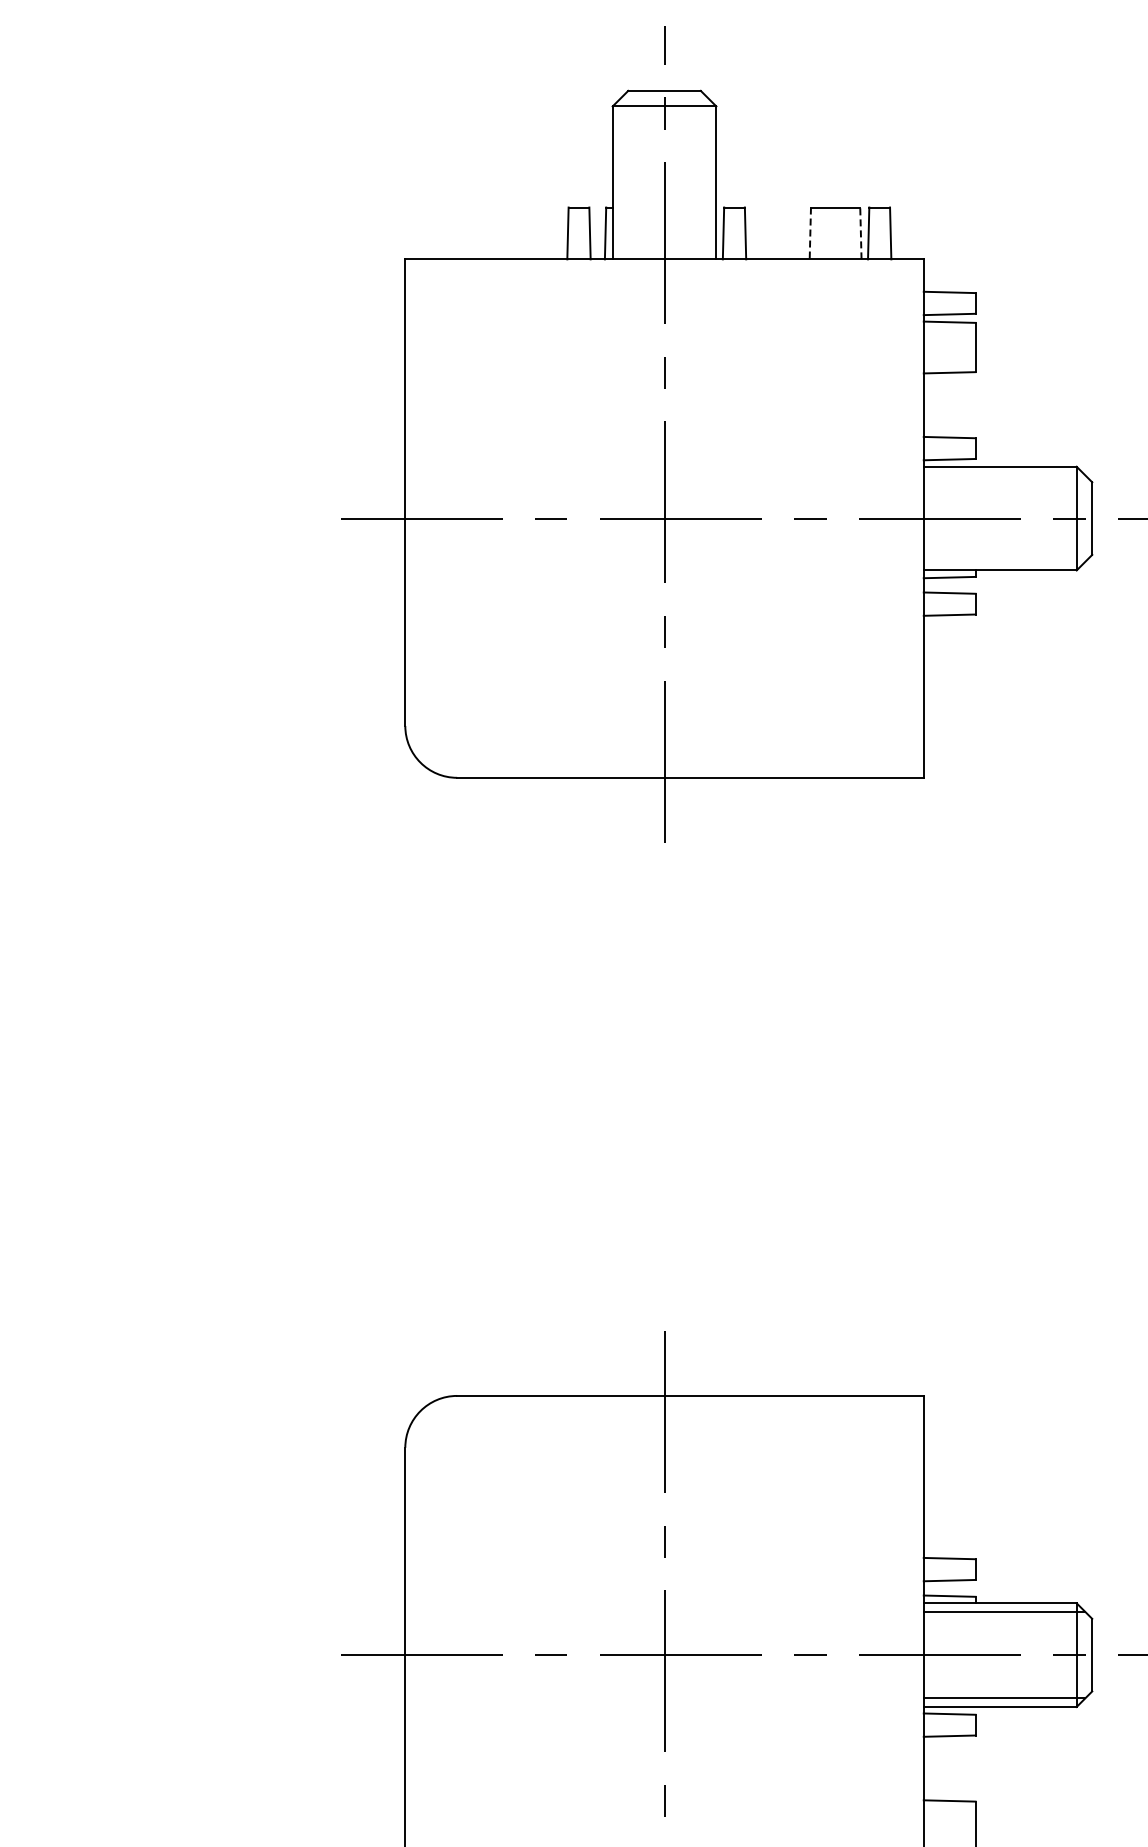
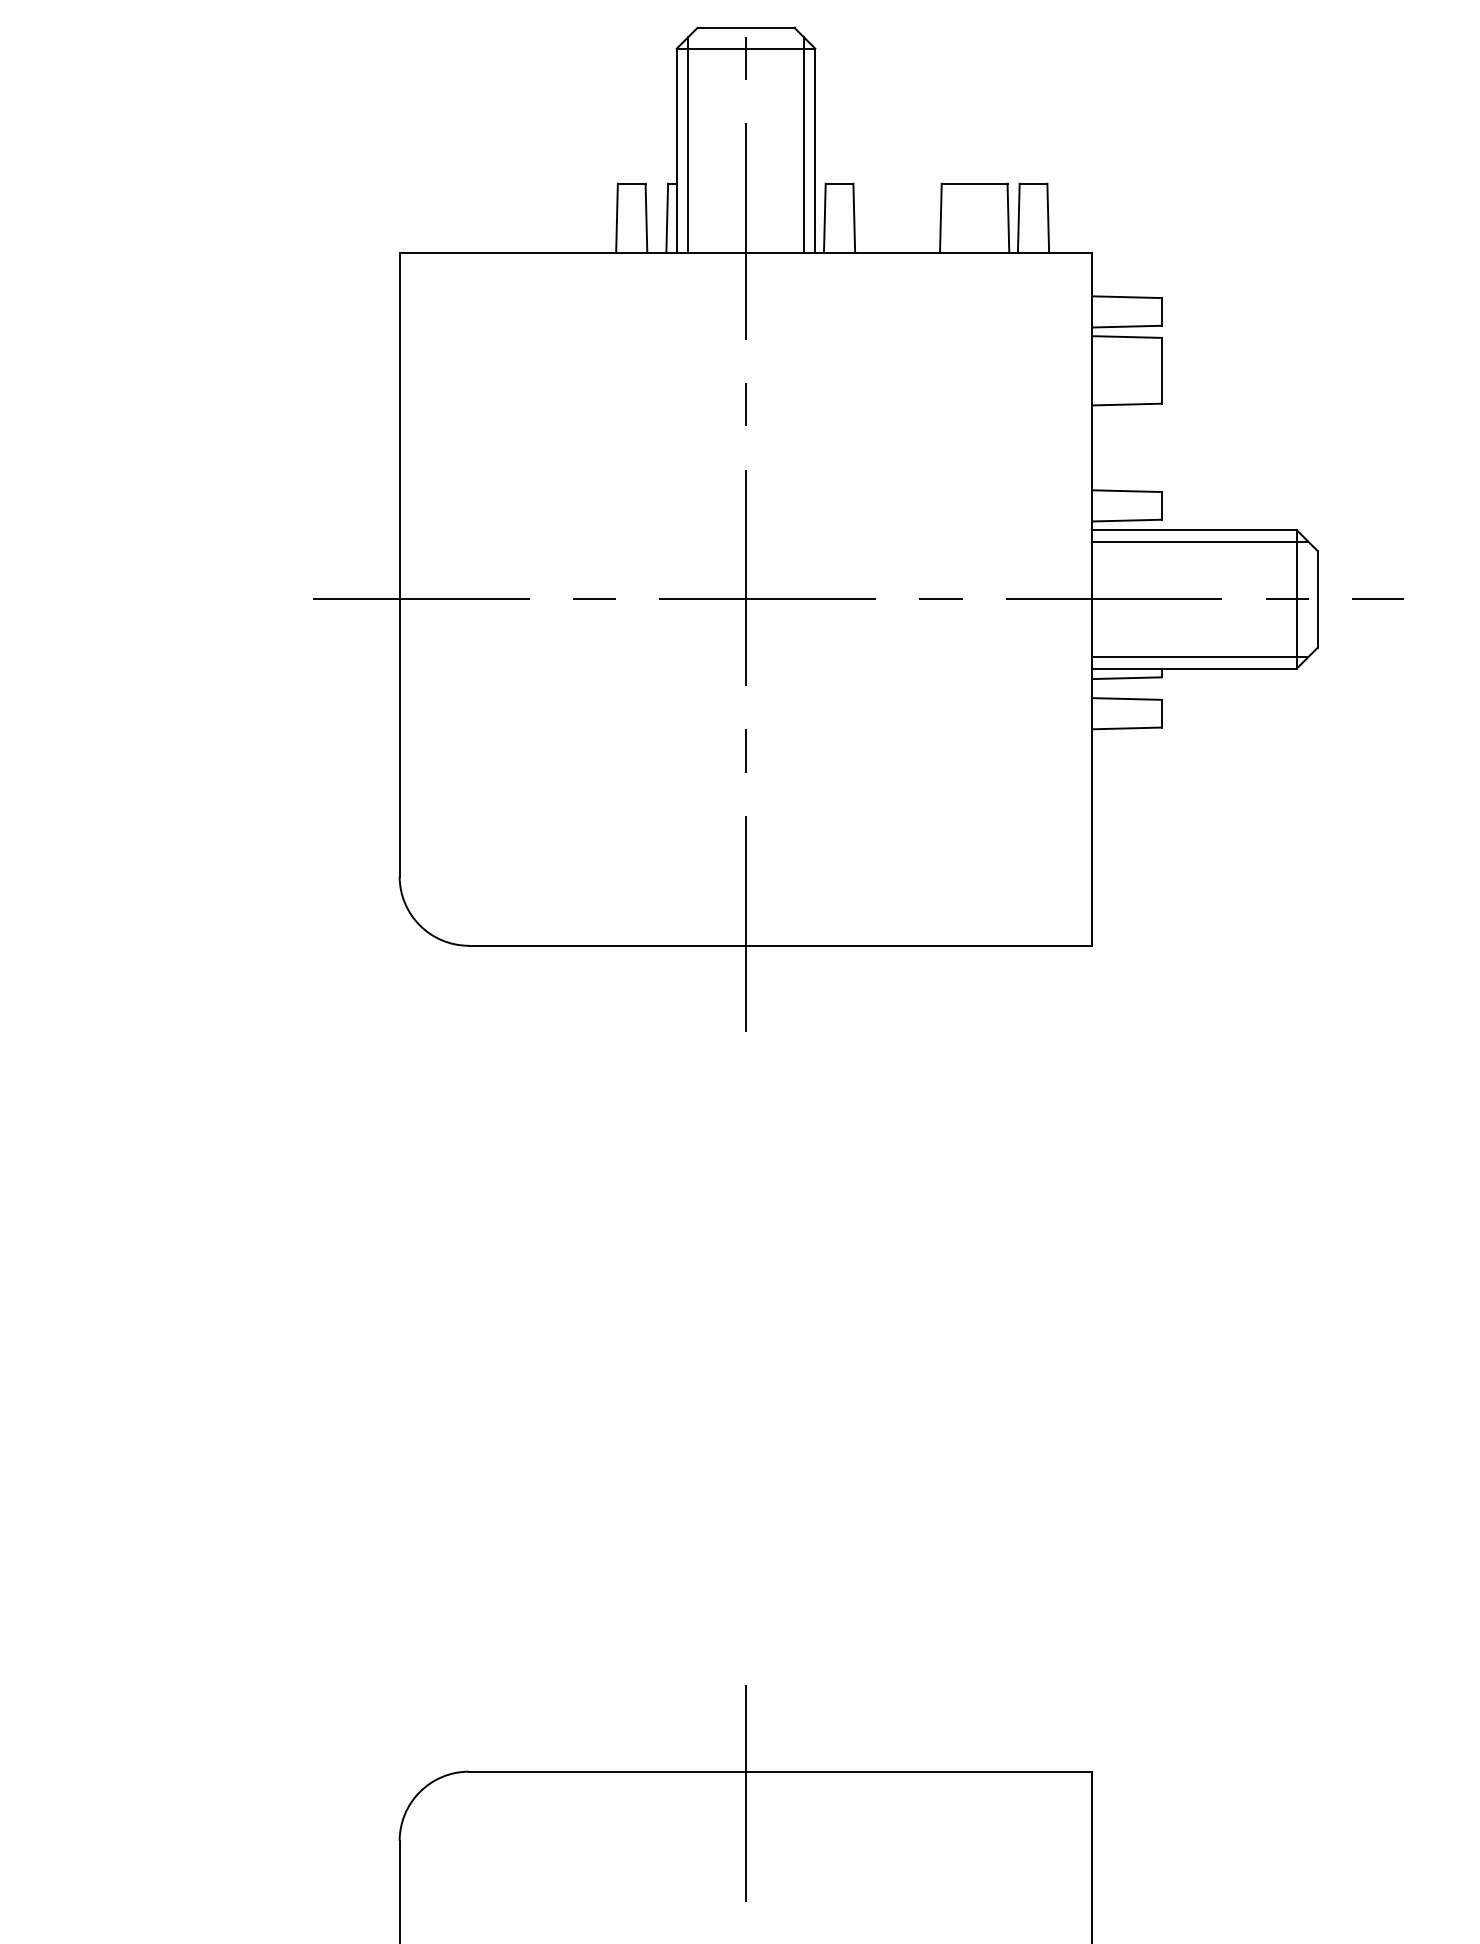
line: (621, 178) -> (688, 144), added
line: (707, 178) -> (803, 144), added
line: (810, 233) -> (941, 218), dashed -> solid
line: (860, 233) -> (1007, 218), dashed -> solid
line: (1004, 475) -> (1200, 541), added
line: (1004, 561) -> (1200, 656), added

